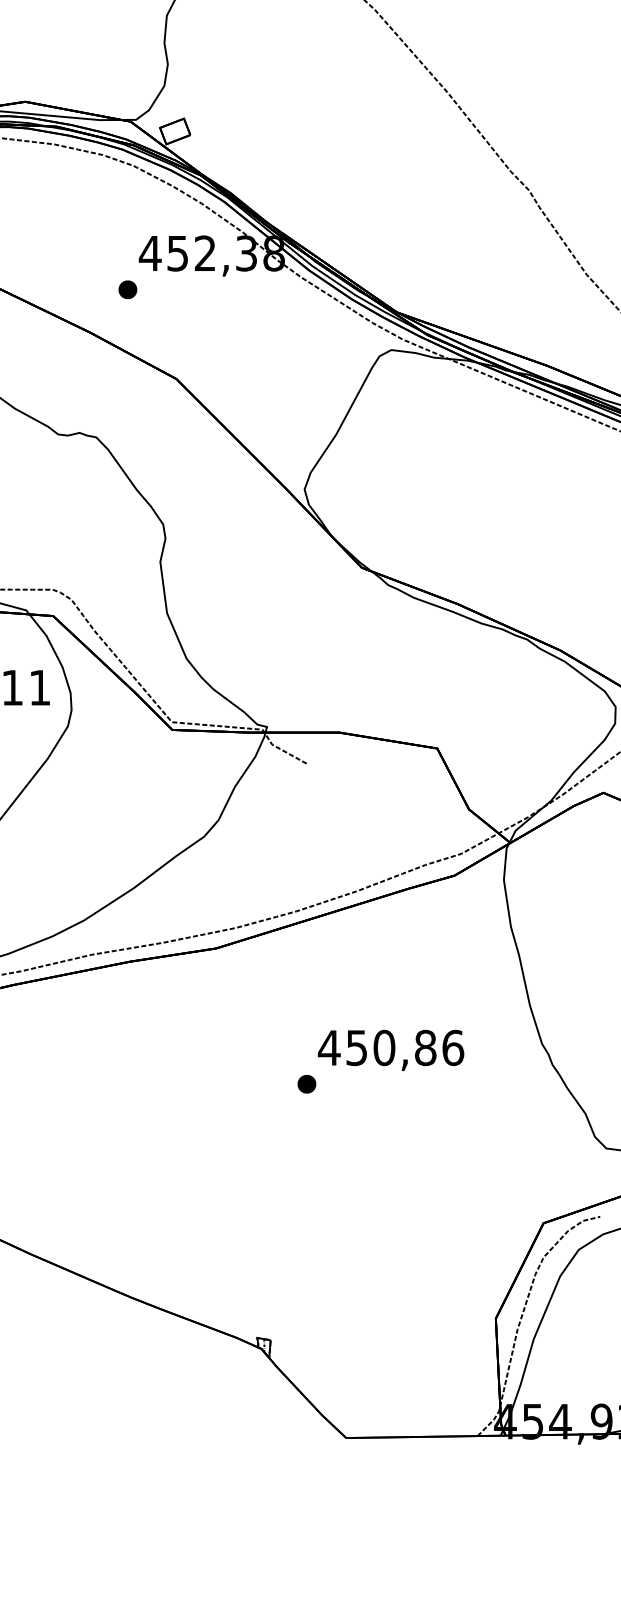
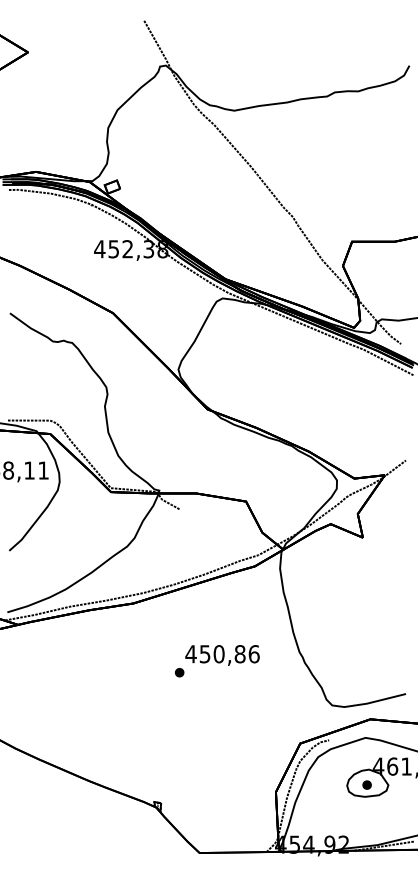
part: (128, 289) -> (88, 267), removed

